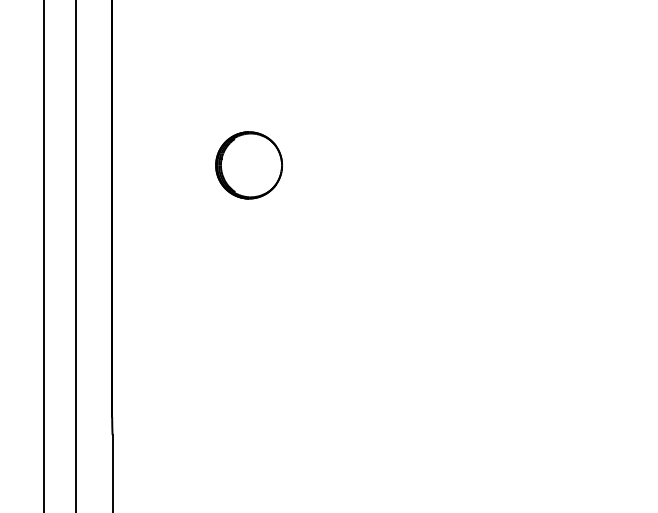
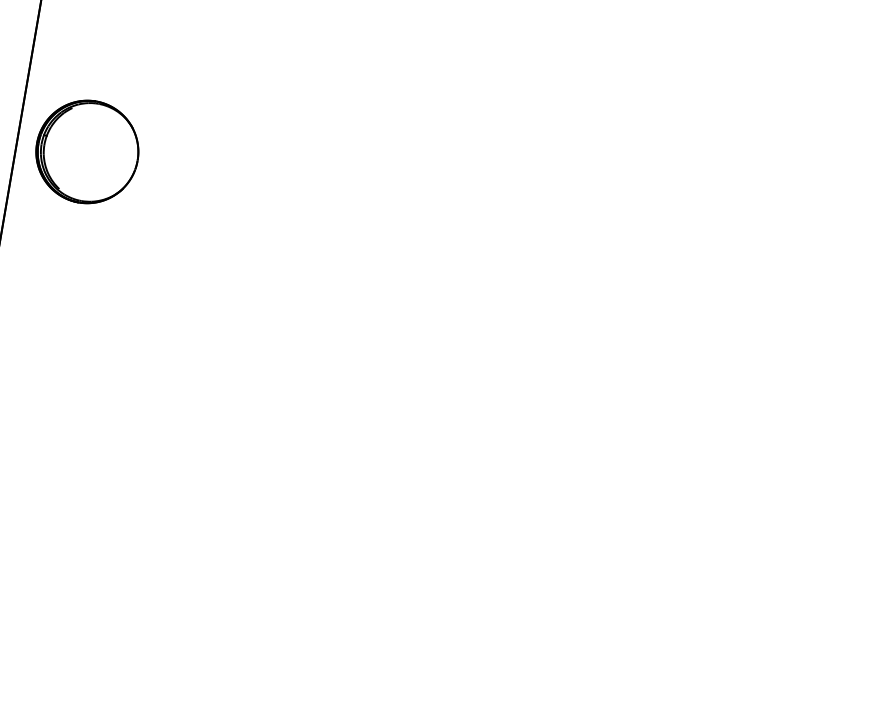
part: (248, 165) -> (86, 151), moved

